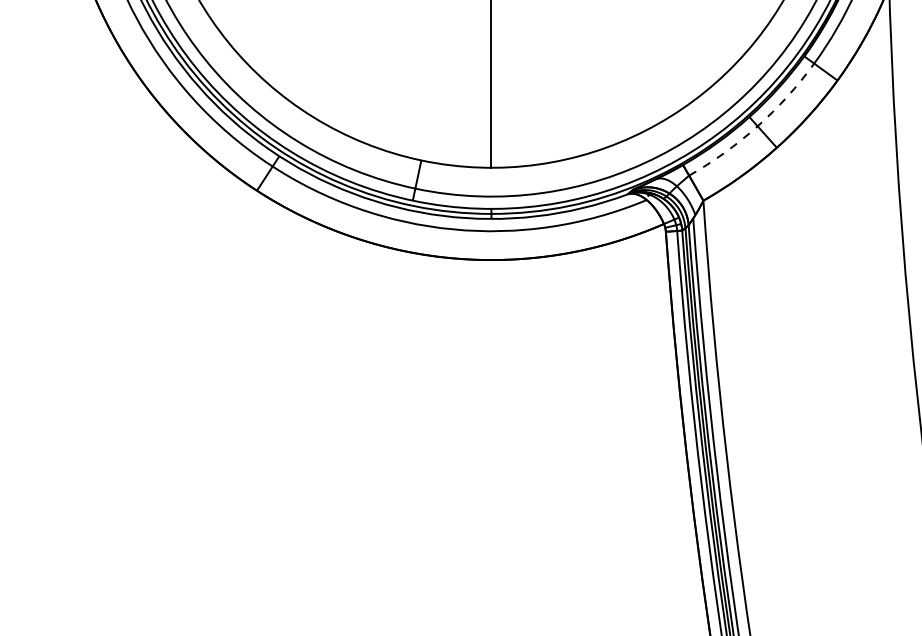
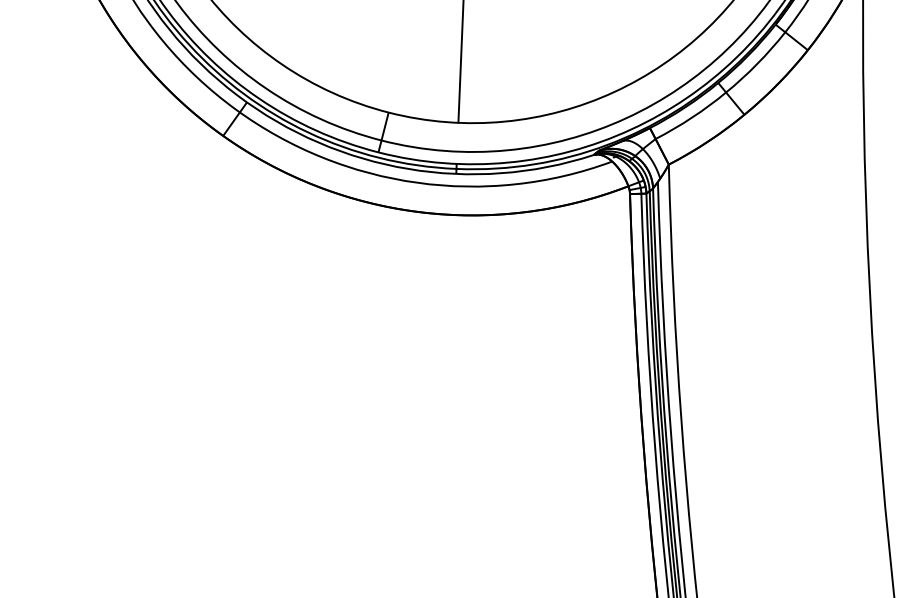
arc: (757, 126) -> (725, 92), dashed -> solid

